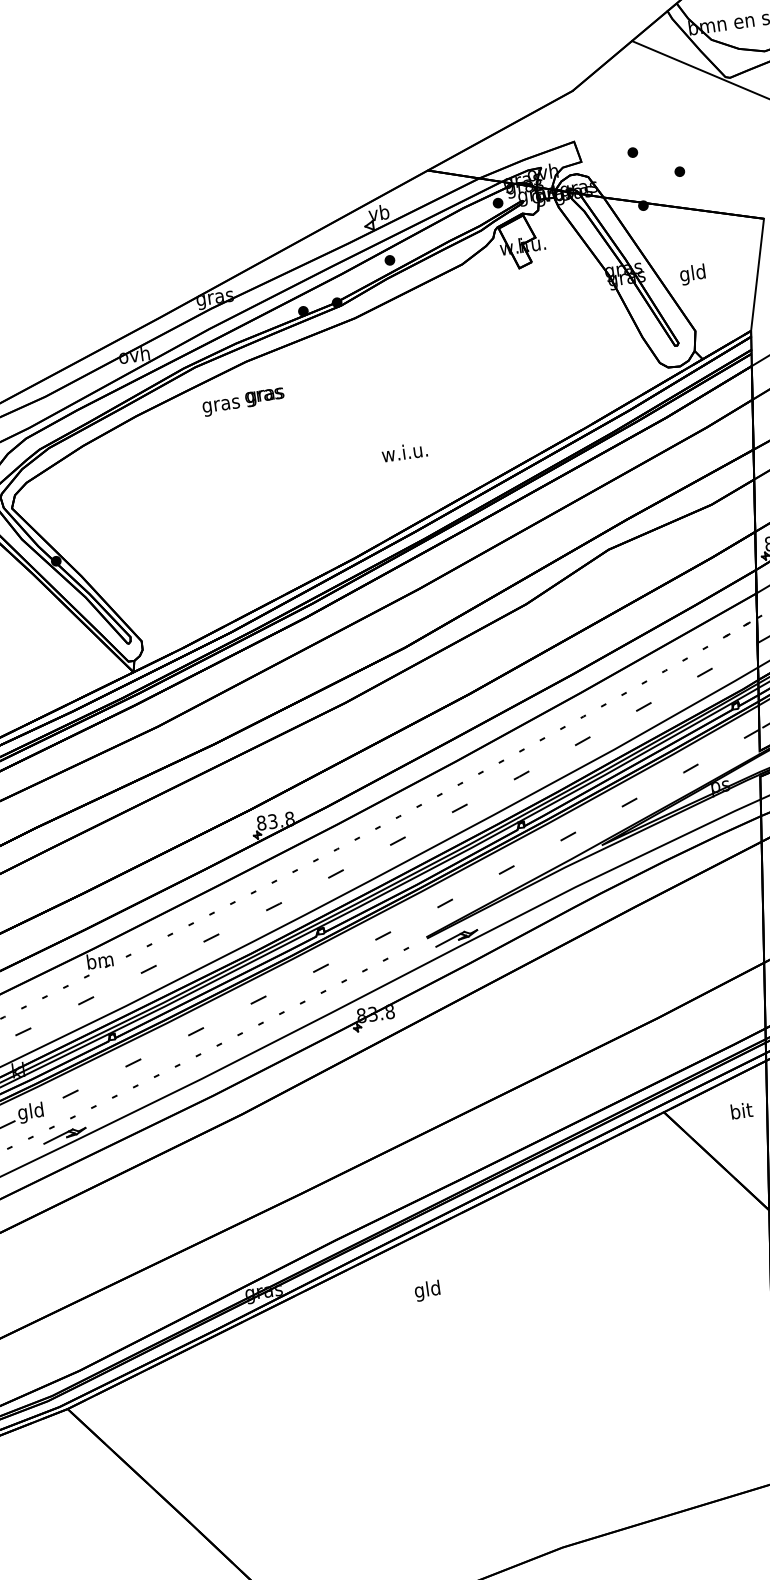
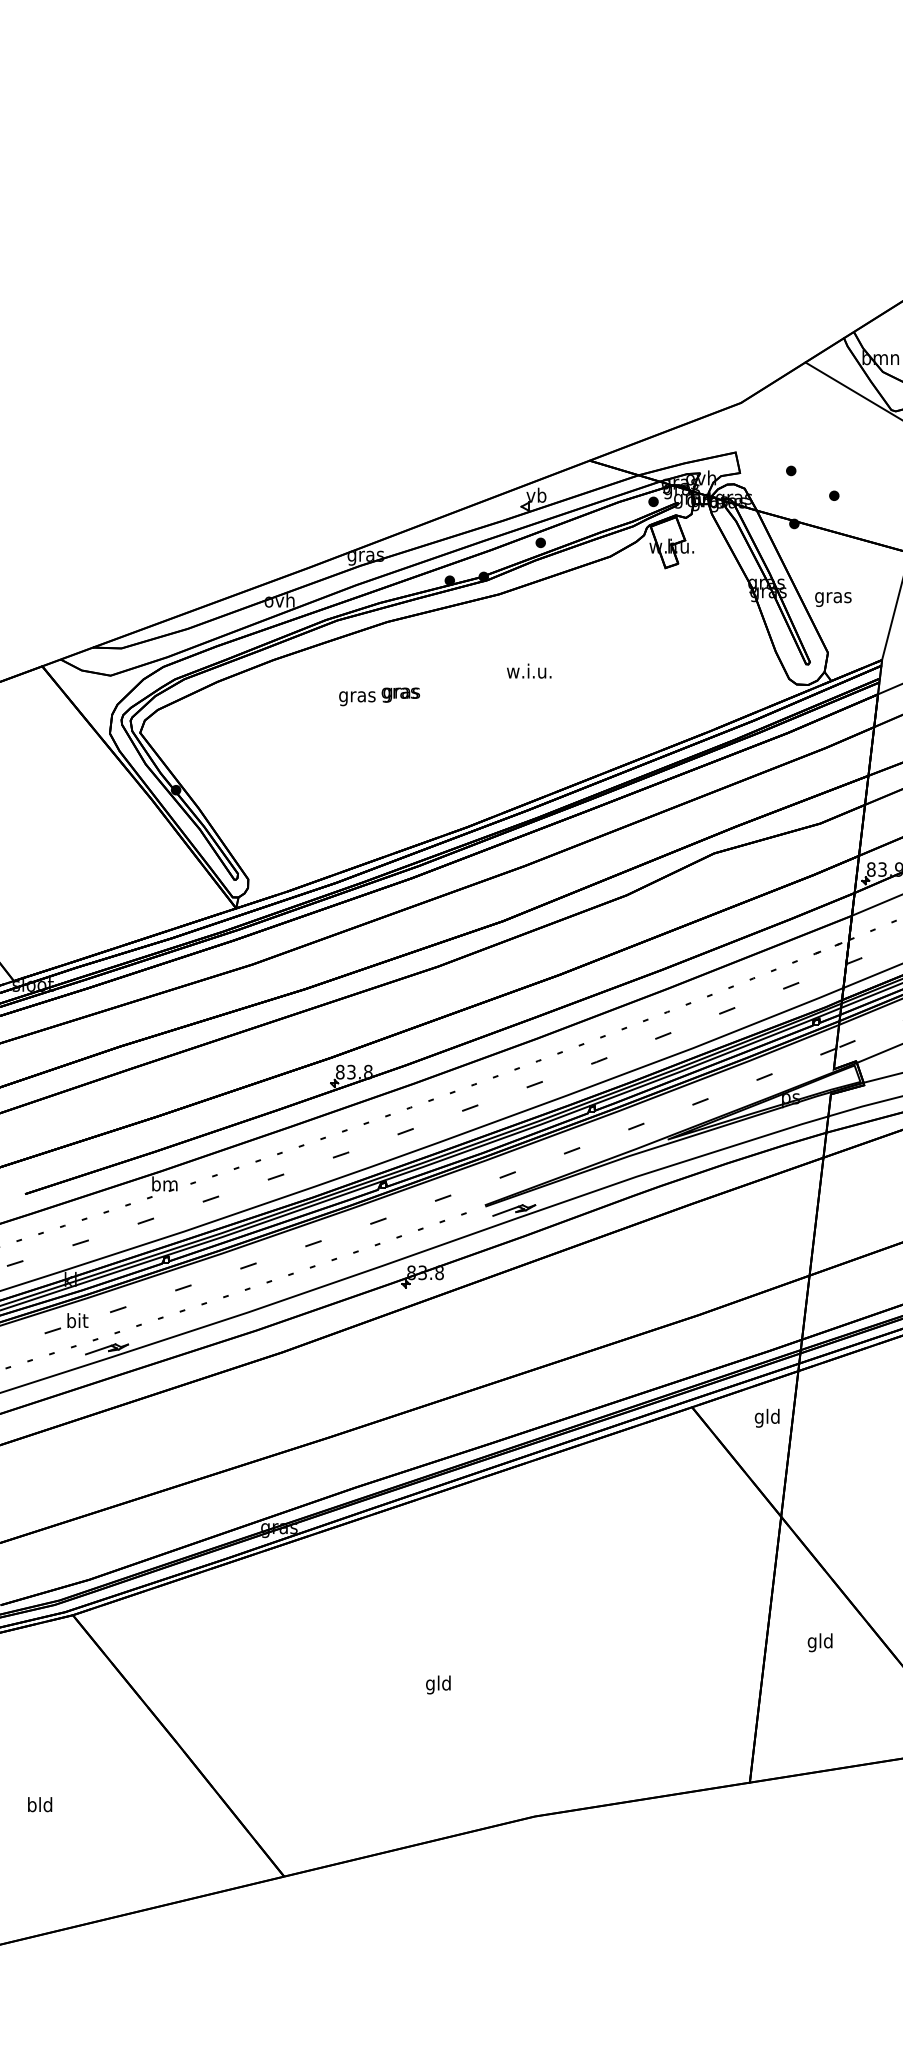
text: (693, 274) -> (833, 597), gld -> gras
text: (243, 401) -> (379, 696), moved
text: (404, 451) -> (529, 670), moved
text: (30, 1112) -> (76, 1322), gld -> bit
text: (740, 1112) -> (766, 1417), bit -> gld
text: (427, 1290) -> (438, 1684), moved

